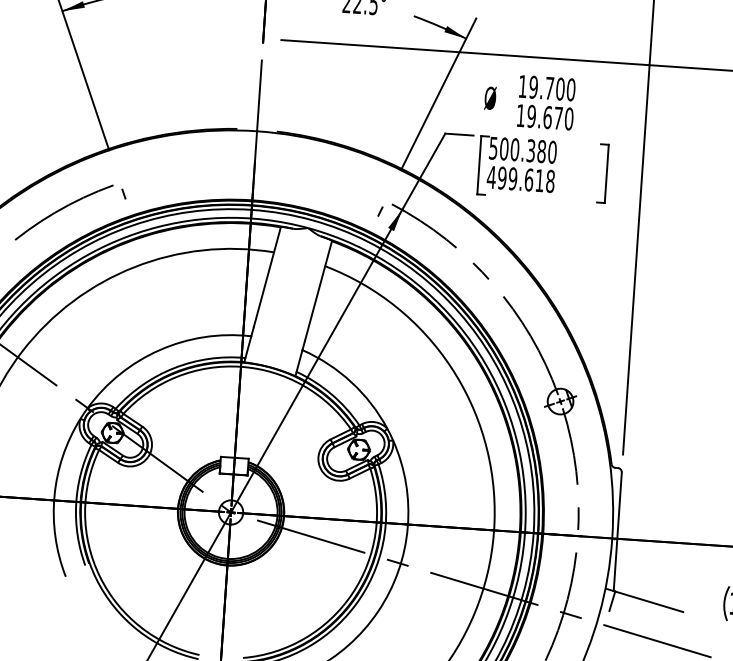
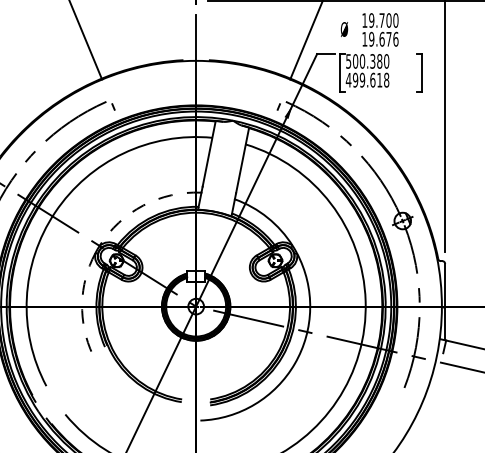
text: (568, 119) -> (395, 39), 19.670 -> 19.676
arc: (160, 350) -> (143, 205), solid -> dashed
arc: (55, 495) -> (82, 303), solid -> dashed

